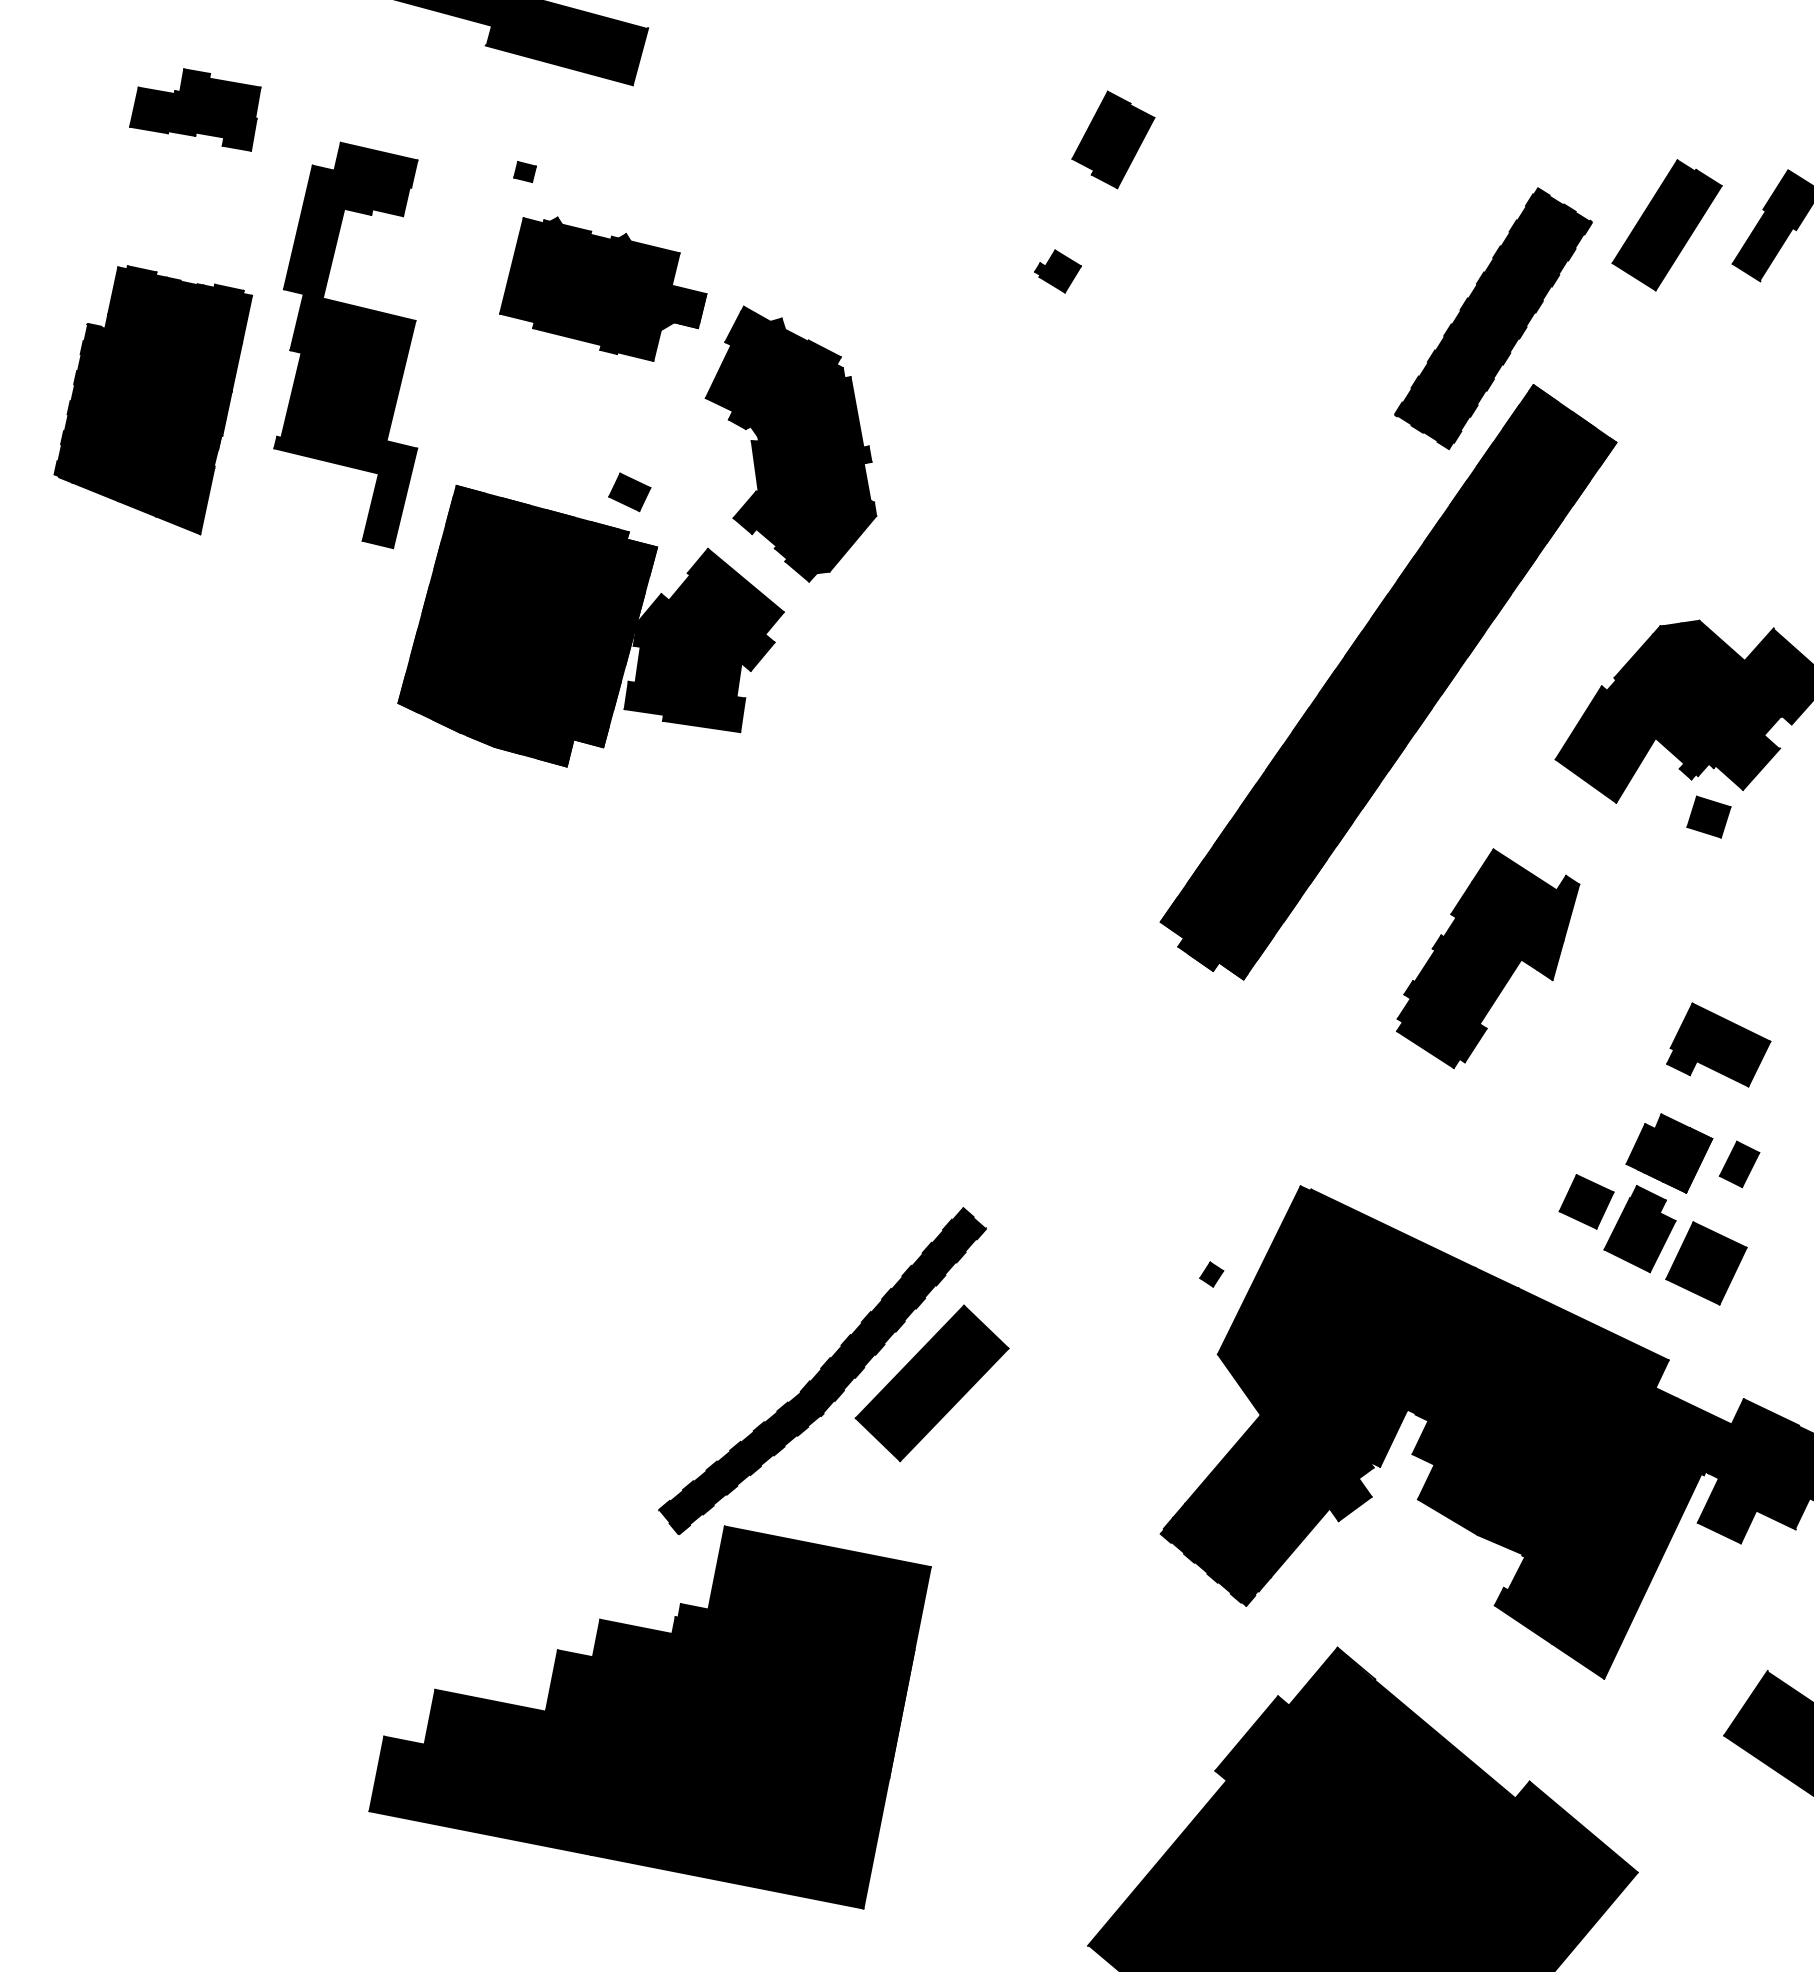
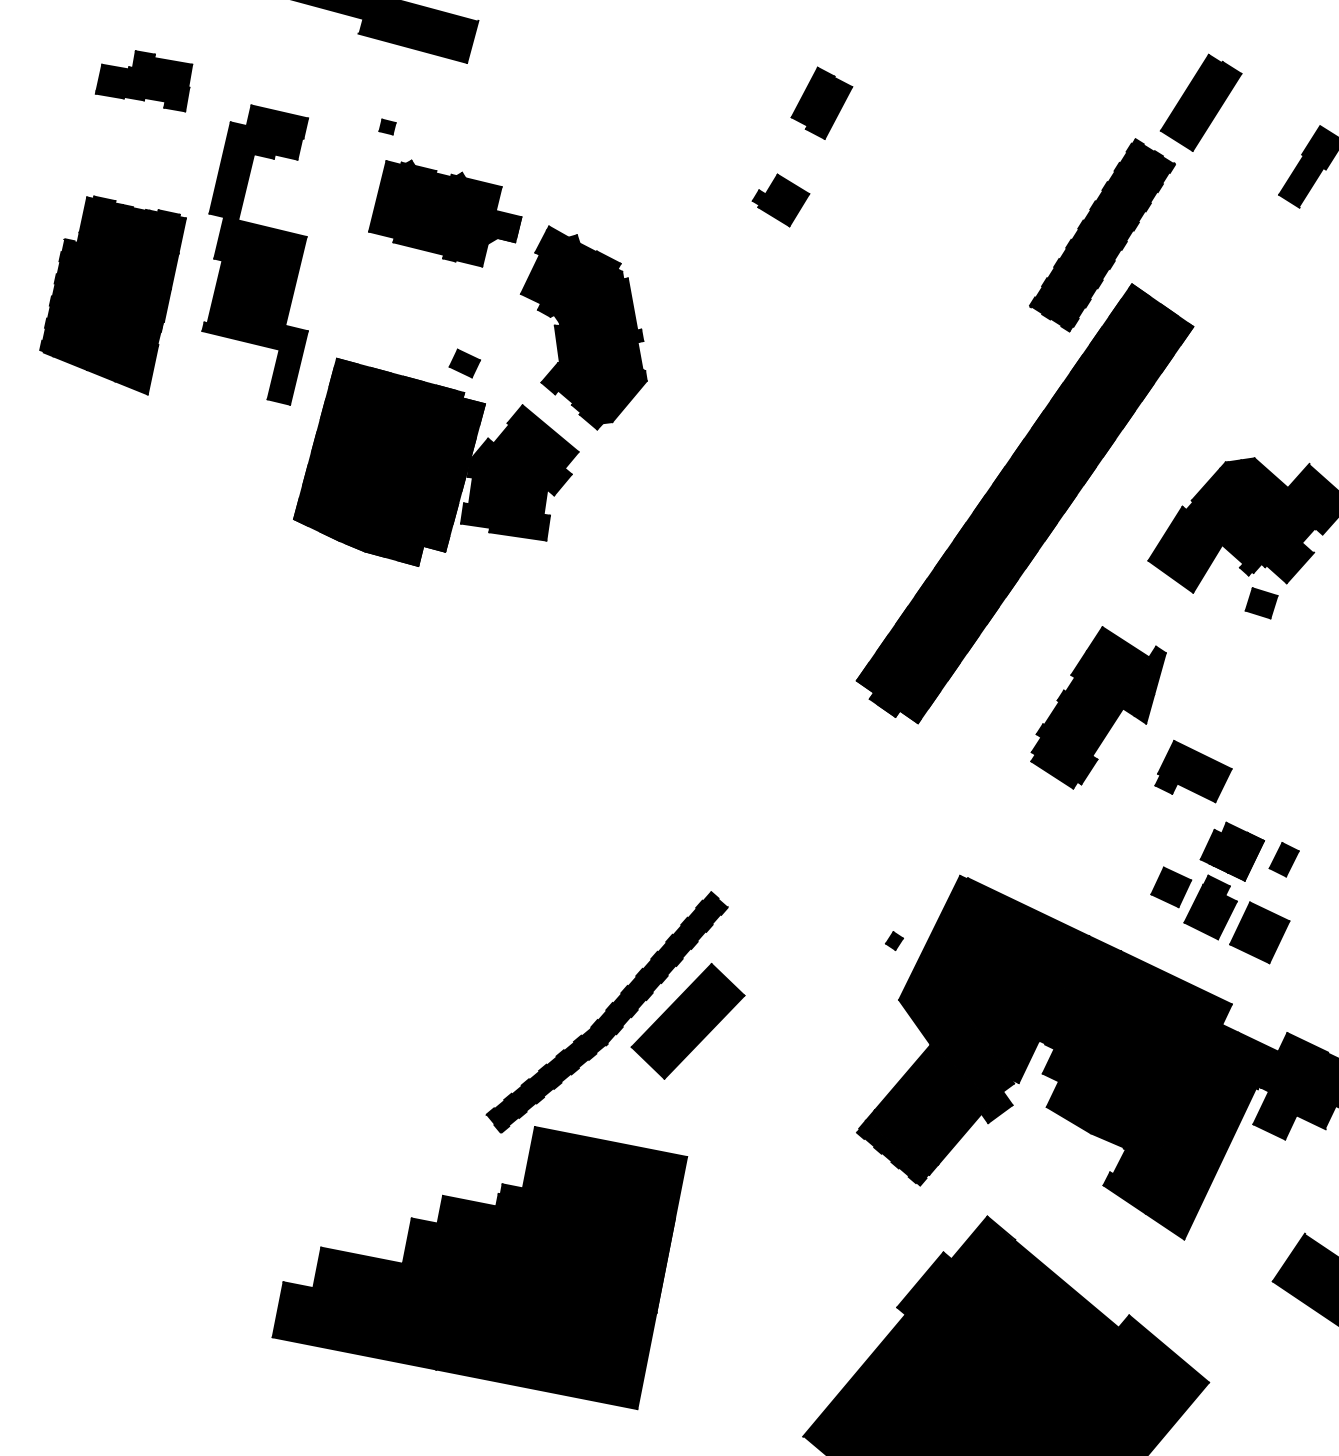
part: (1666, 225) -> (1200, 103), moved
part: (1057, 271) -> (780, 200), size x1.67
part: (1718, 1044) -> (1193, 771), moved

